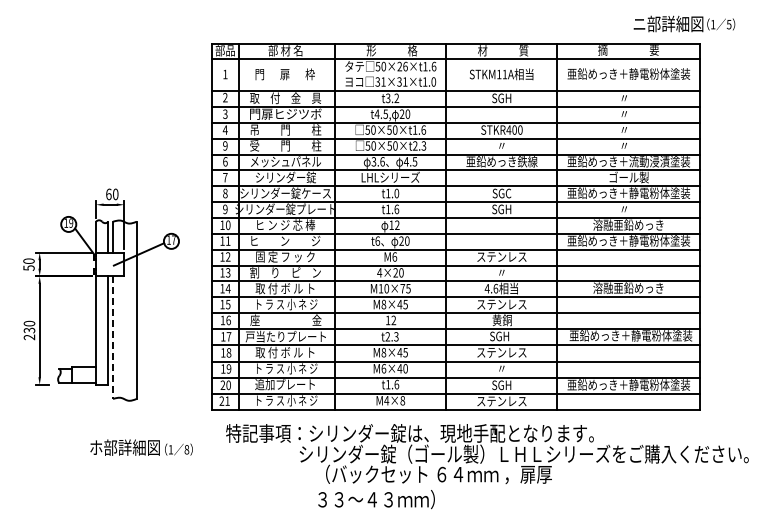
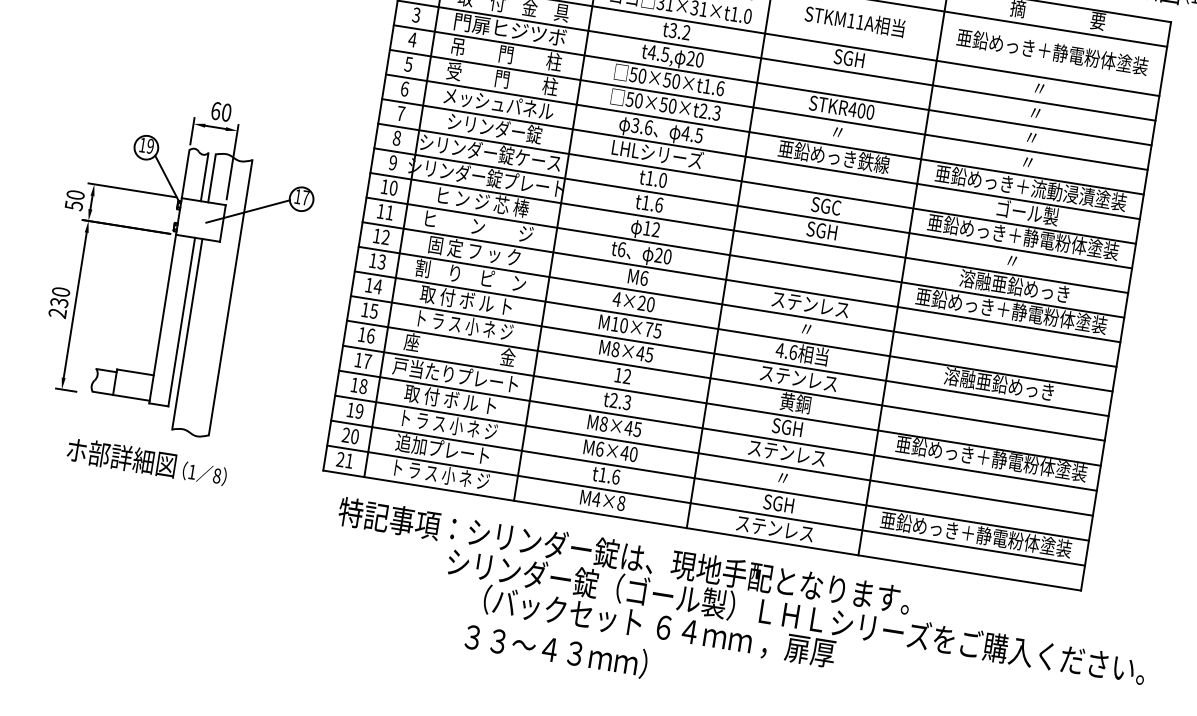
text: (225, 145) -> (409, 63), 9 -> 5
line: (113, 338) -> (187, 335), dashed -> solid
text: (141, 447) -> (147, 461), moved

